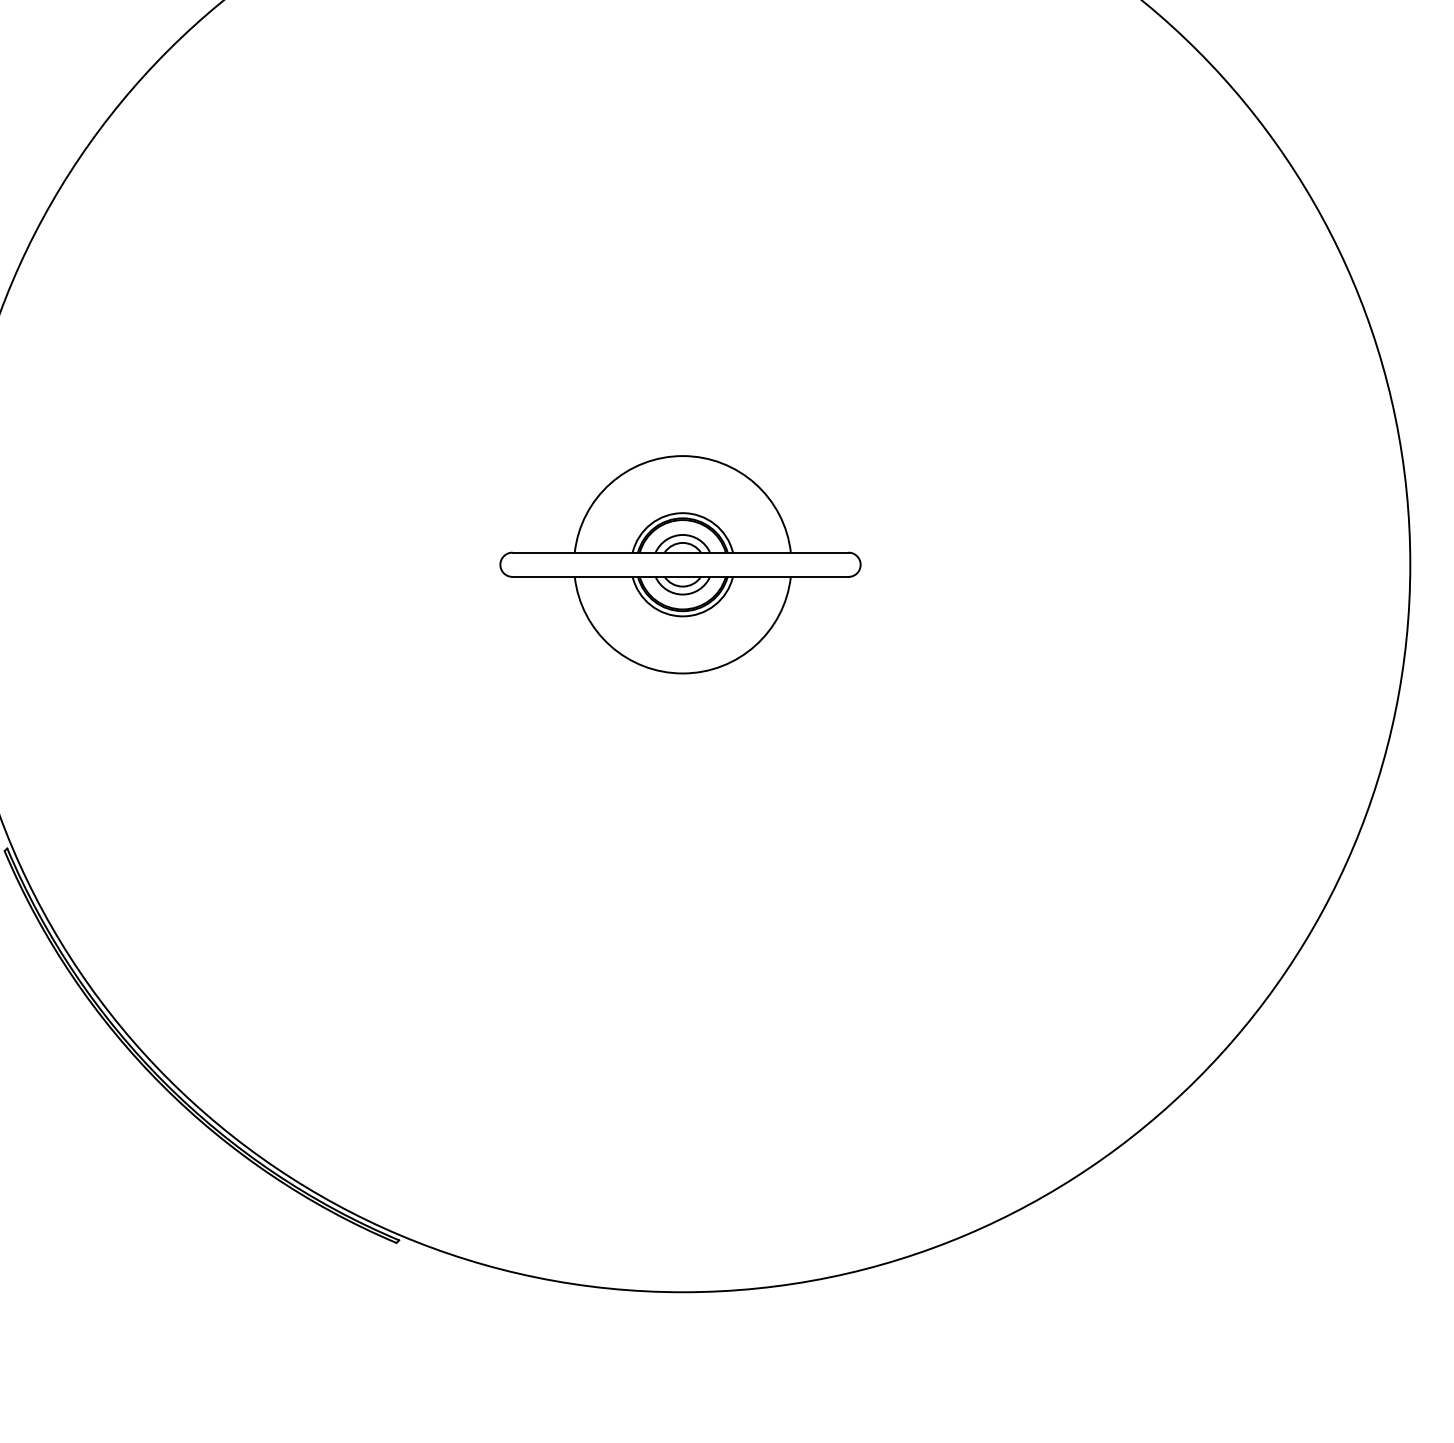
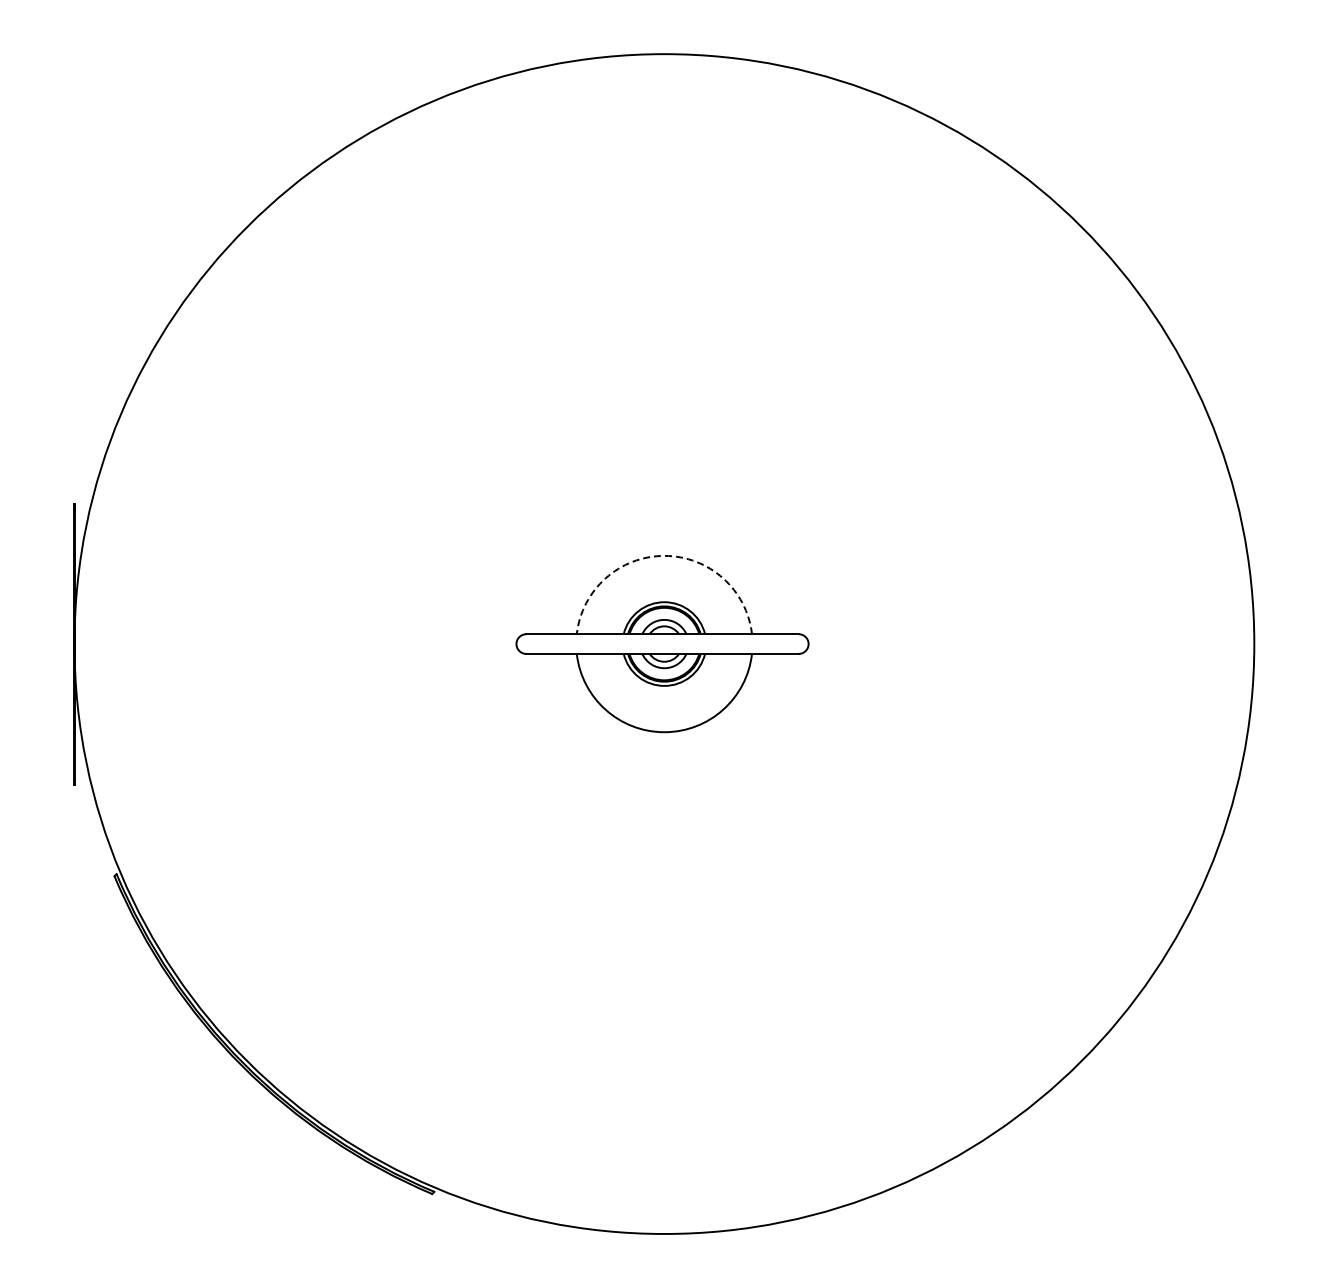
arc: (682, 455) -> (664, 555), solid -> dashed

